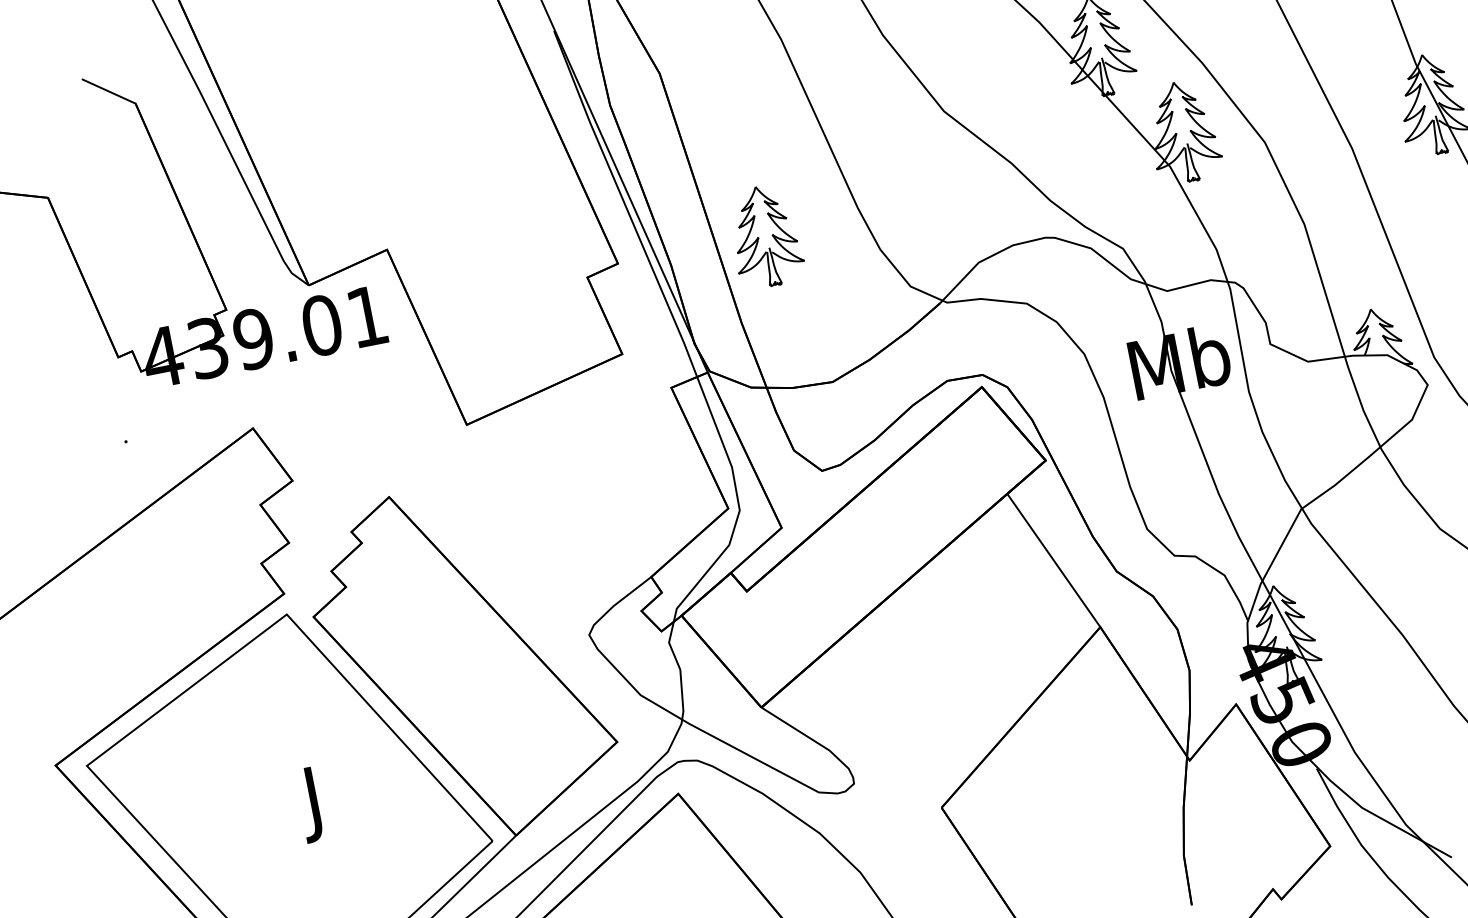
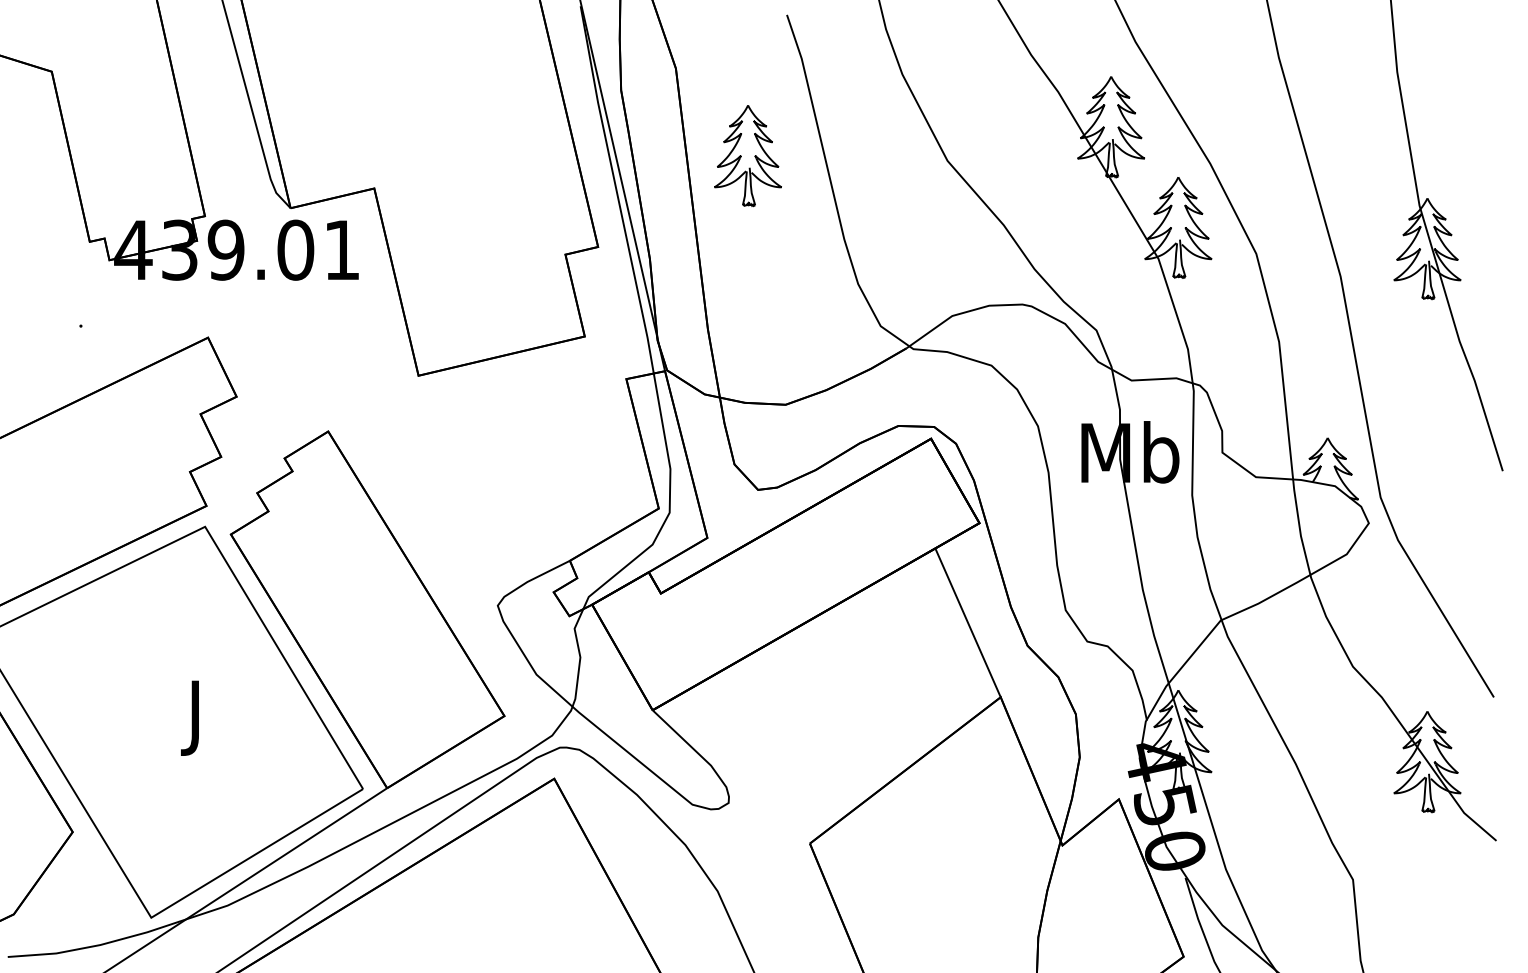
part: (764, 237) -> (747, 156), moved

